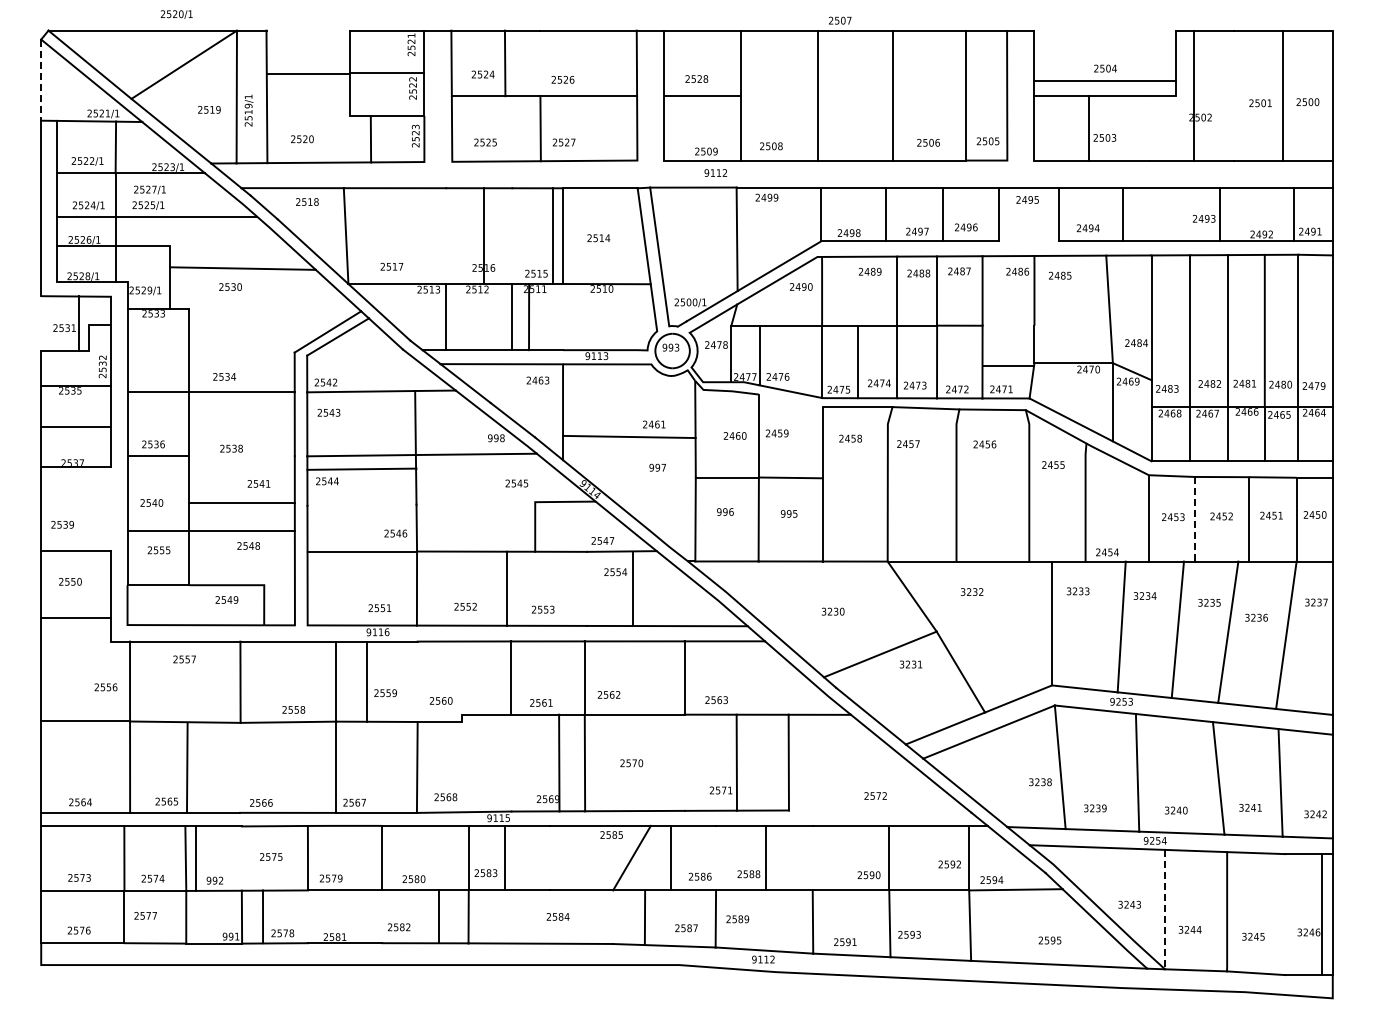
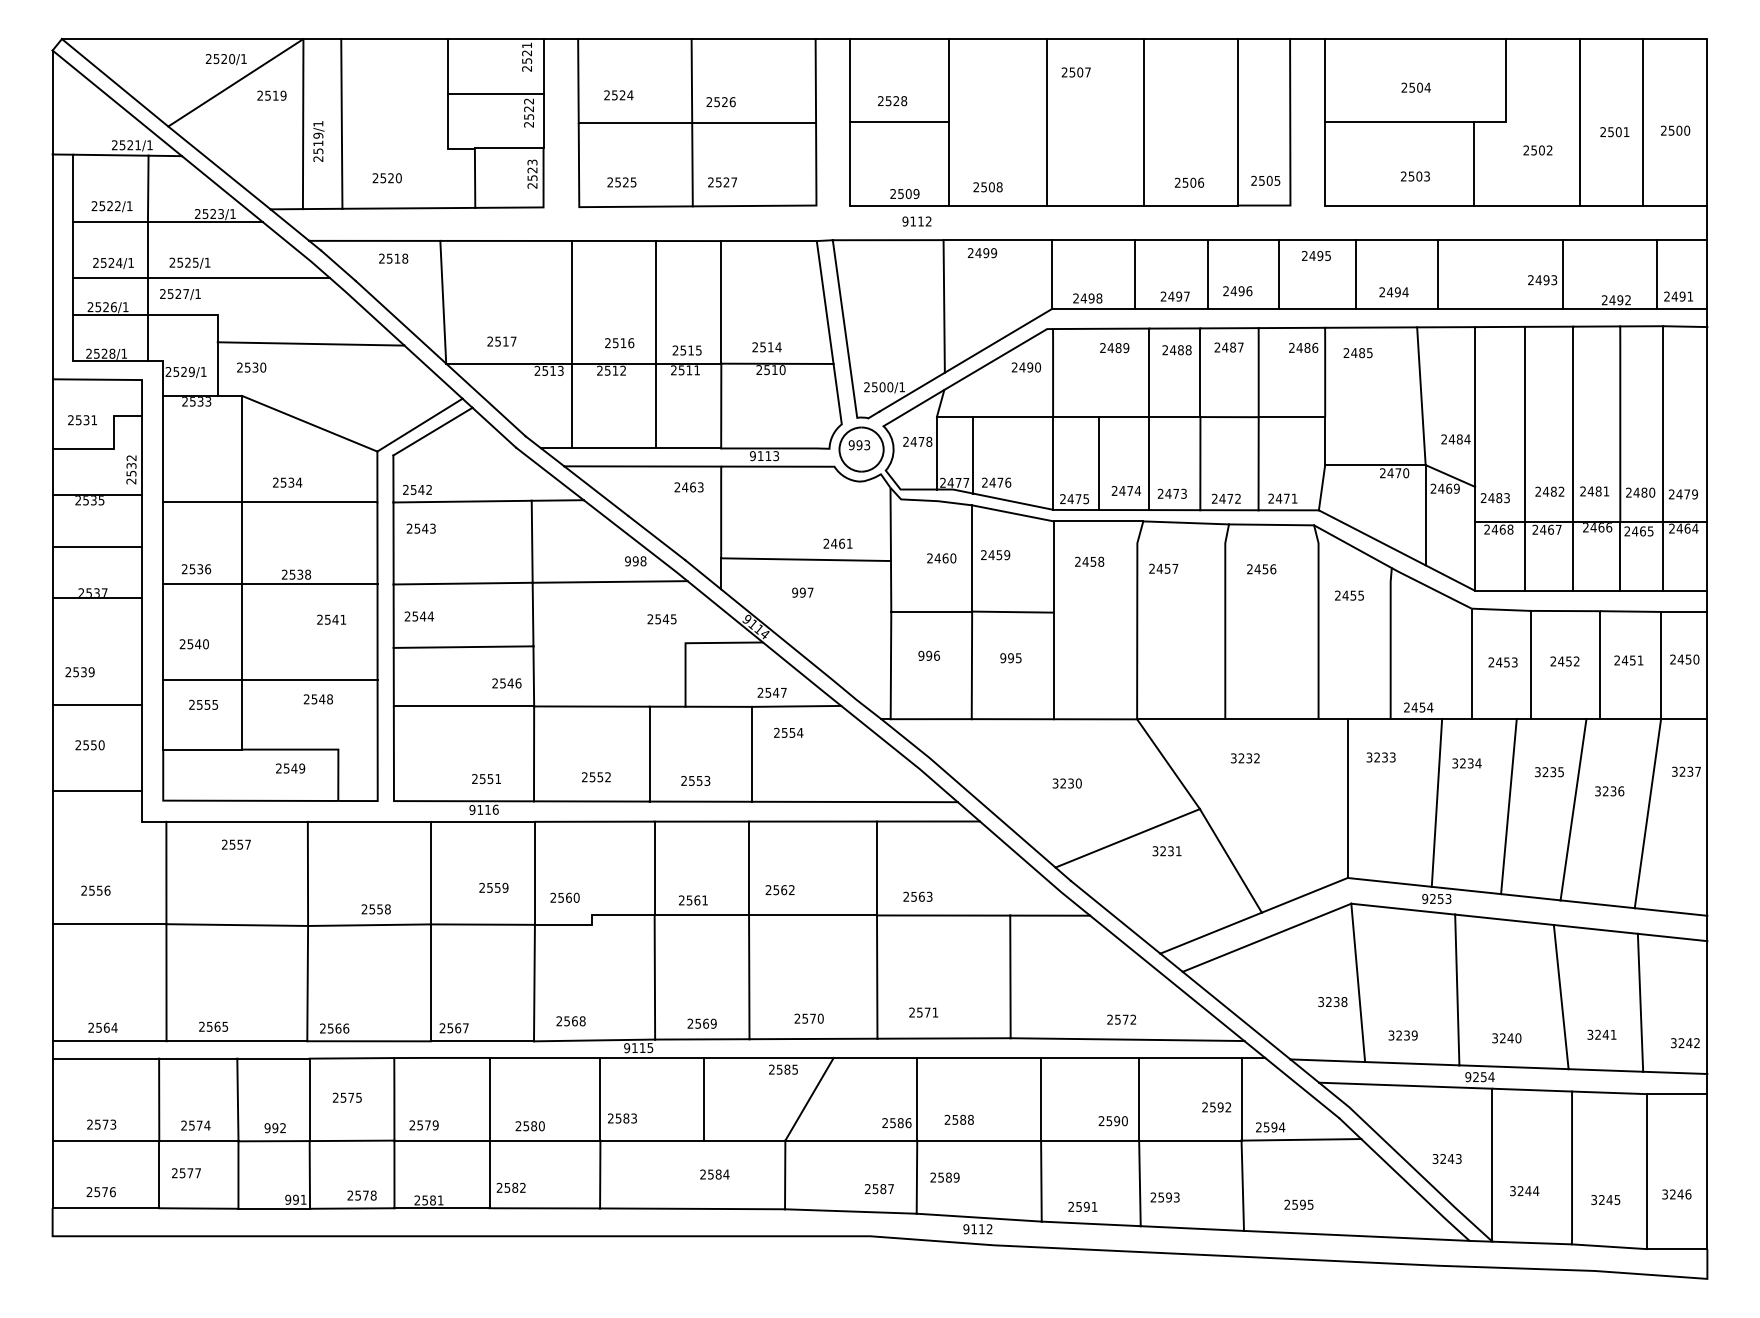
text: (176, 14) -> (225, 59), moved
text: (840, 20) -> (1076, 72), moved
line: (504, 63) -> (691, 81), moved
line: (307, 73) -> (393, 38), moved
line: (41, 80) -> (52, 102), dashed -> solid
line: (1104, 80) -> (1414, 38), moved
line: (1193, 95) -> (1580, 122), moved
text: (209, 109) -> (272, 95), moved
line: (1089, 127) -> (1473, 163), moved
text: (149, 189) -> (179, 293), moved
line: (484, 236) -> (571, 302), moved
line: (553, 236) -> (656, 302), moved
text: (598, 238) -> (766, 347), moved
line: (1028, 241) -> (1317, 309), added
text: (230, 286) -> (251, 366), moved
line: (529, 317) -> (721, 406), moved
line: (79, 323) -> (52, 414), moved
line: (241, 330) -> (309, 423), added
line: (1008, 365) -> (1291, 416), moved
line: (790, 400) -> (1012, 512), added
text: (657, 467) -> (802, 592), moved
line: (361, 468) -> (462, 646), moved
line: (241, 503) -> (309, 584), moved
line: (111, 508) -> (142, 651), added
line: (1195, 519) -> (1531, 665), dashed -> solid
line: (633, 588) -> (752, 753), moved
line: (366, 681) -> (534, 872), moved
text: (105, 687) -> (95, 890), moved
line: (559, 762) -> (655, 976), moved
line: (736, 762) -> (876, 976), moved
text: (631, 763) -> (808, 1019), moved
line: (187, 767) -> (307, 983), moved
line: (879, 811) -> (1126, 1039), added
line: (504, 857) -> (703, 1098), moved
line: (671, 857) -> (917, 1098), moved
line: (765, 857) -> (1040, 1098), moved
line: (195, 858) -> (309, 1099), moved
line: (1165, 910) -> (1493, 1166), dashed -> solid
line: (1322, 914) -> (1646, 1171), moved
line: (263, 916) -> (395, 1174), moved
line: (439, 916) -> (489, 1174), moved
line: (644, 917) -> (784, 1175), moved
text: (1049, 940) -> (1298, 1204), moved

